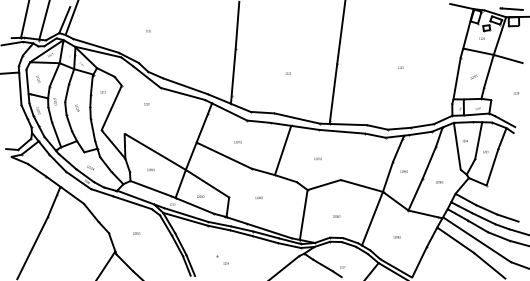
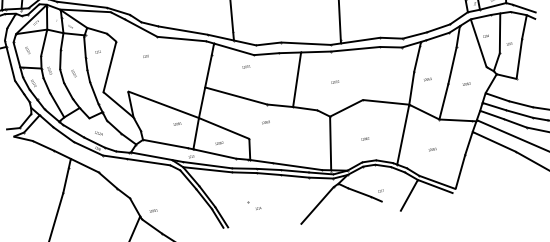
text: (237, 142) -> (245, 67), moved
text: (150, 169) -> (176, 123), moved
text: (258, 197) -> (265, 122), moved
text: (136, 233) -> (153, 210), moved

